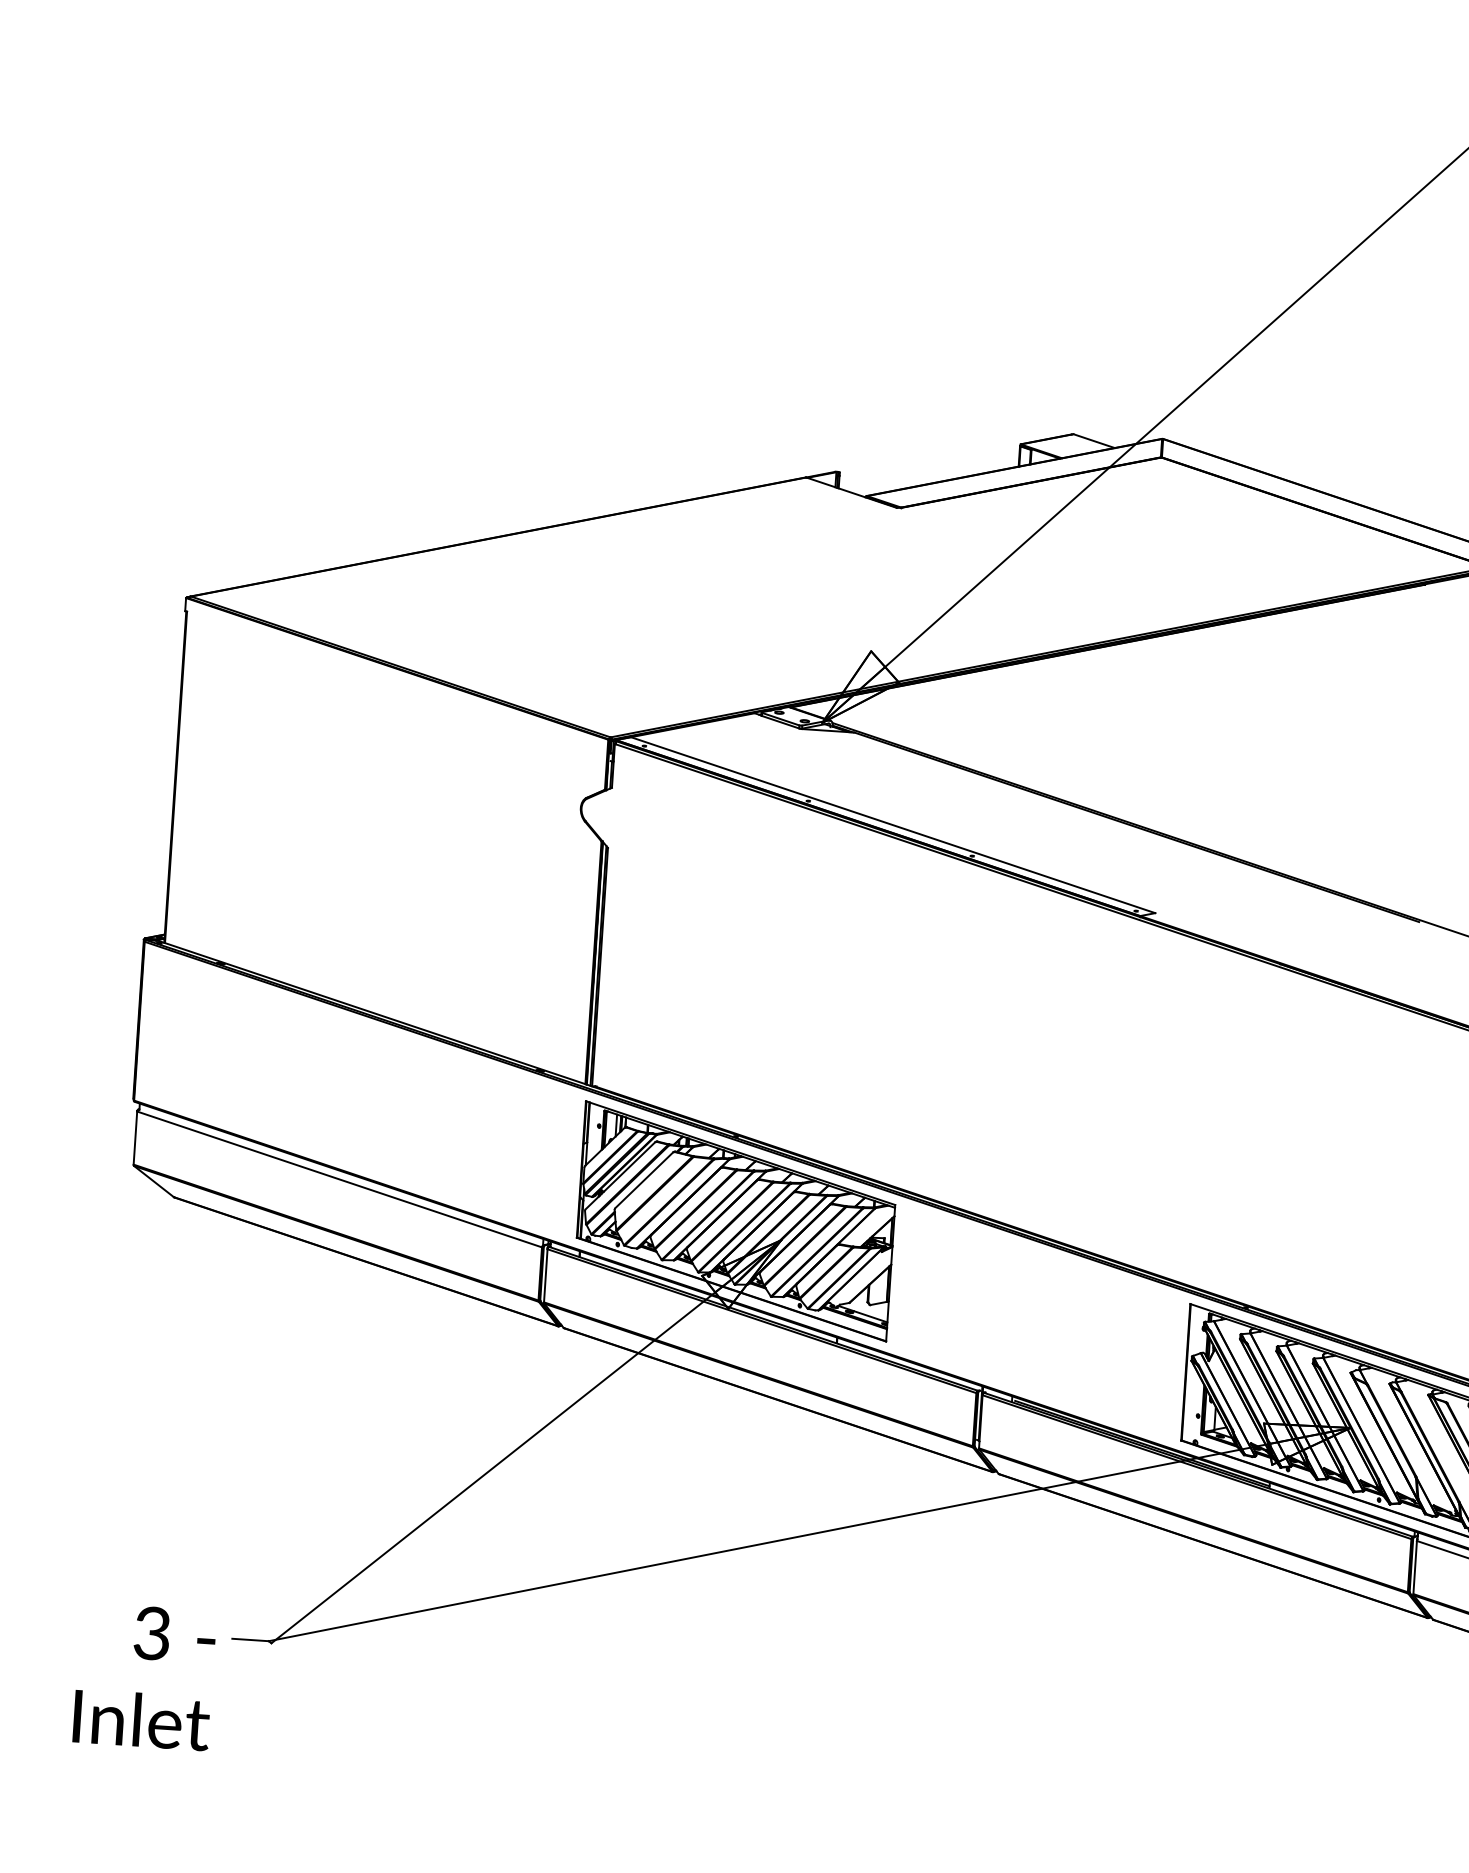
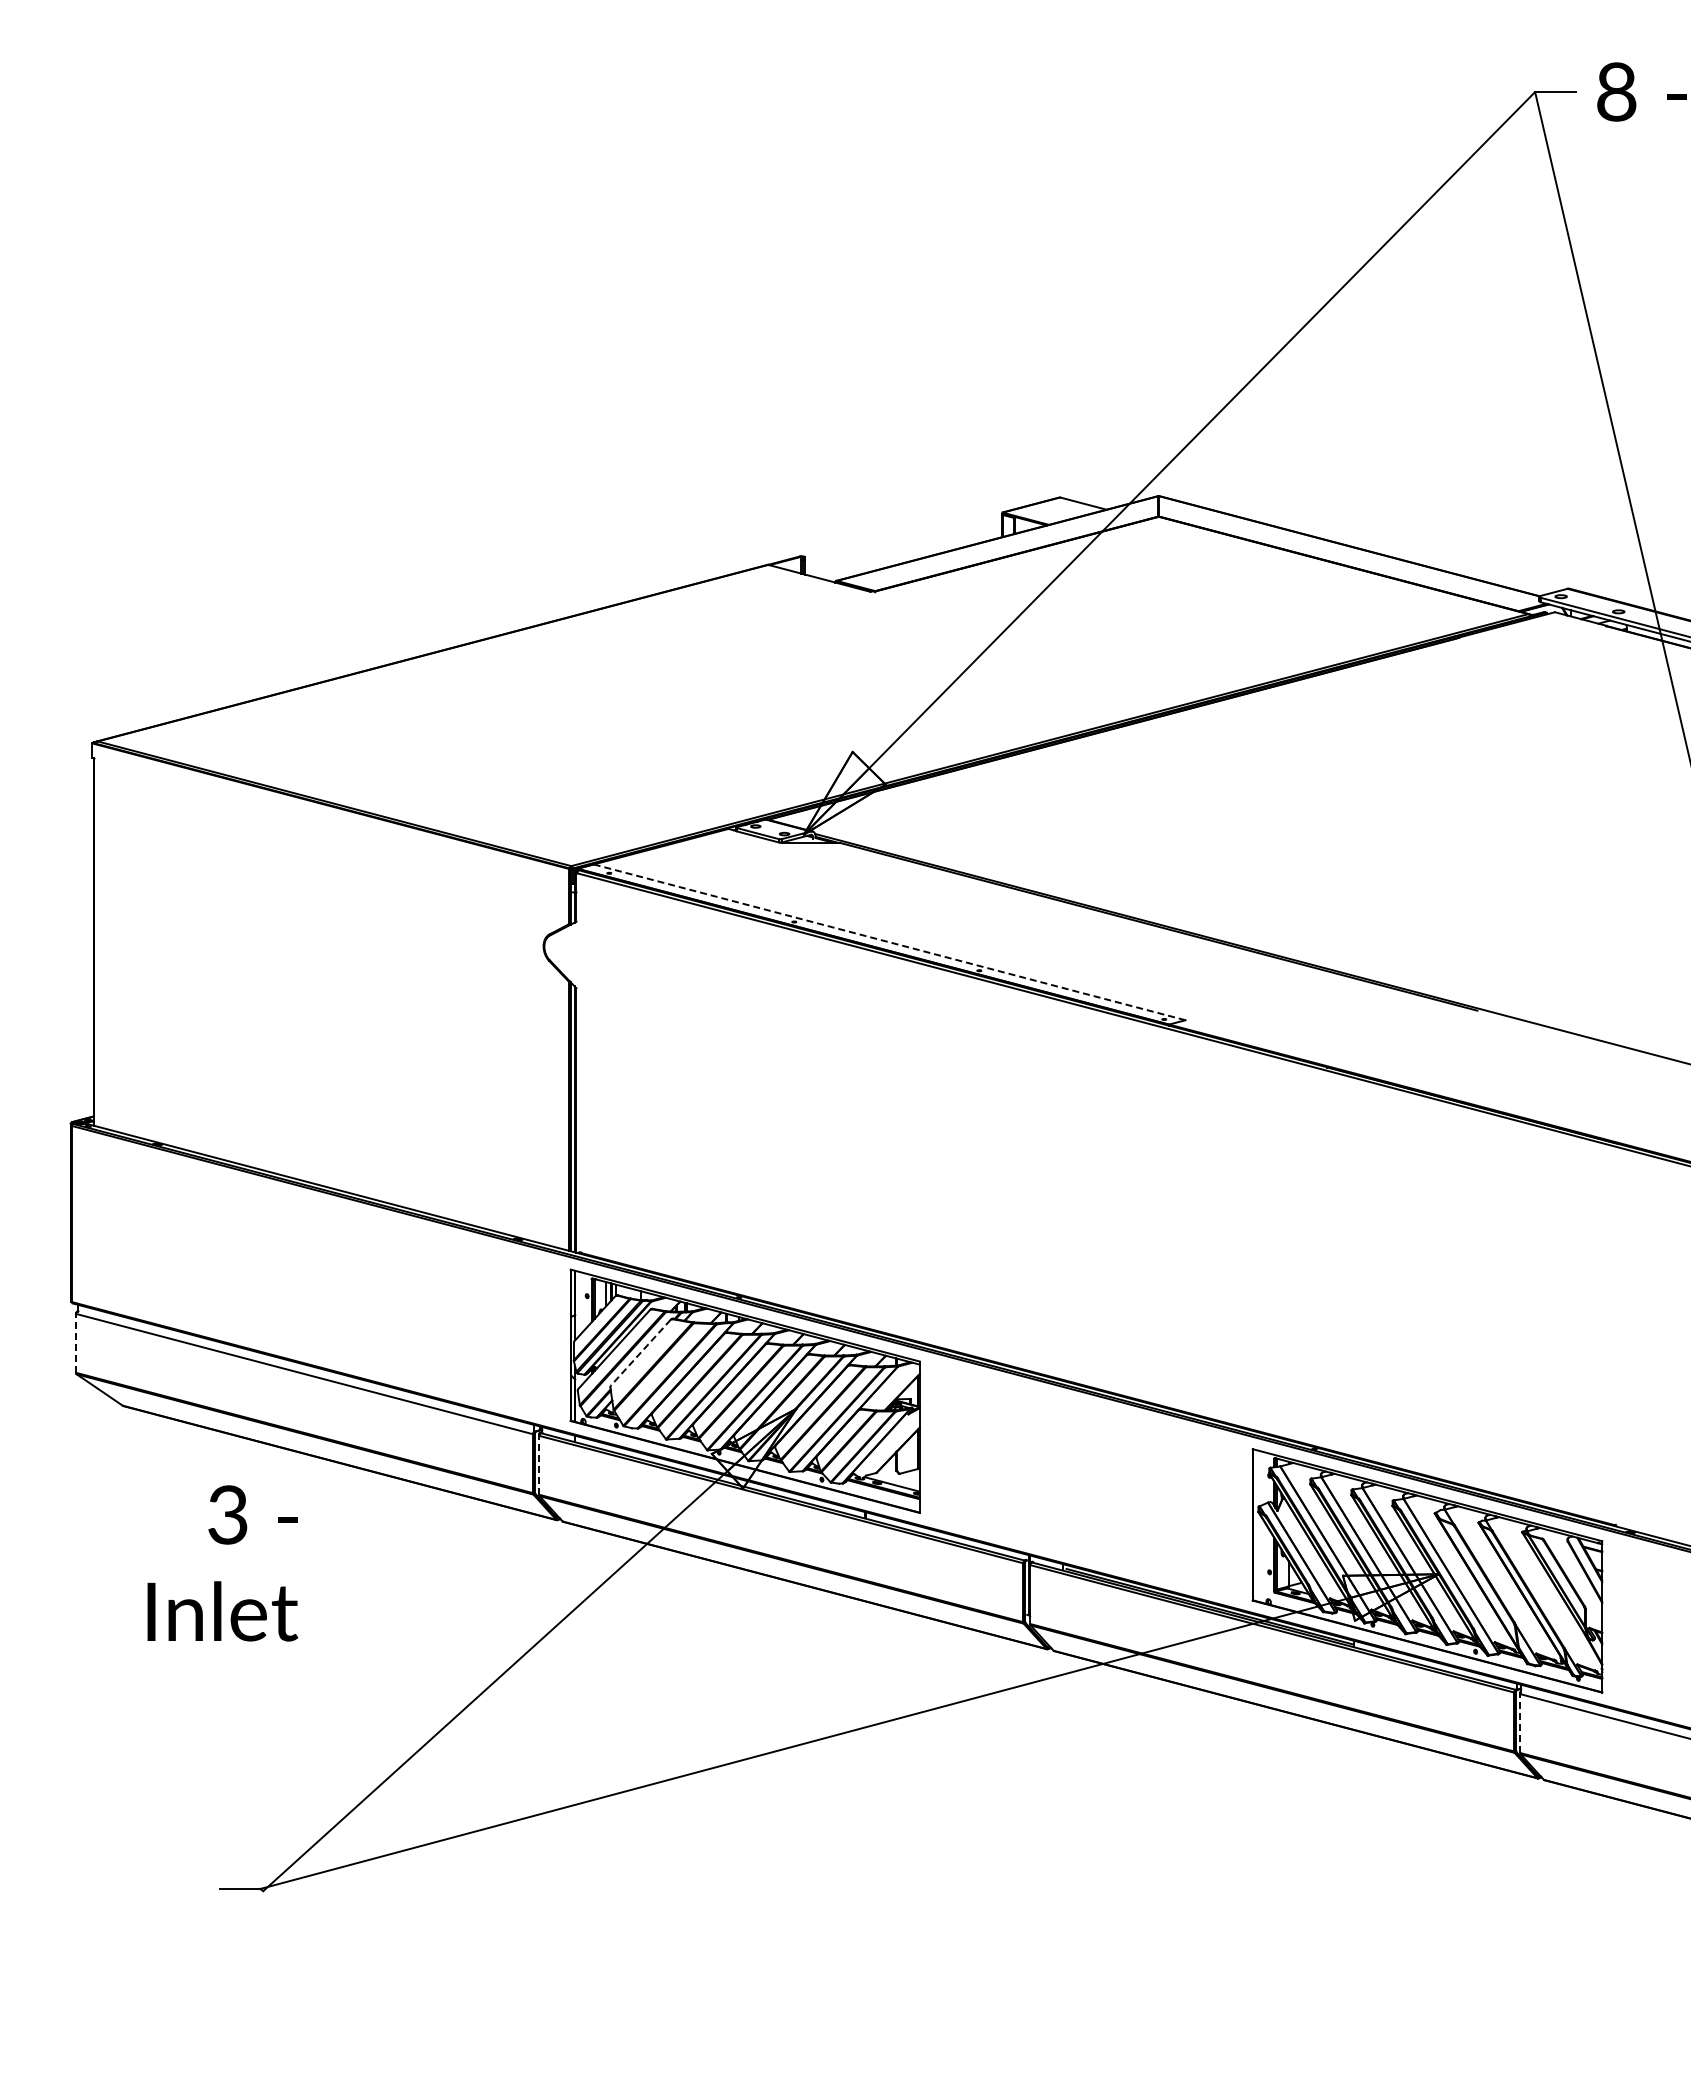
line: (893, 825) -> (889, 942), solid -> dashed
line: (135, 1137) -> (76, 1342), solid -> dashed
line: (643, 1181) -> (640, 1353), solid -> dashed
line: (546, 1275) -> (539, 1464), solid -> dashed
line: (1415, 1567) -> (1520, 1723), solid -> dashed
text: (144, 1676) -> (222, 1563), moved

